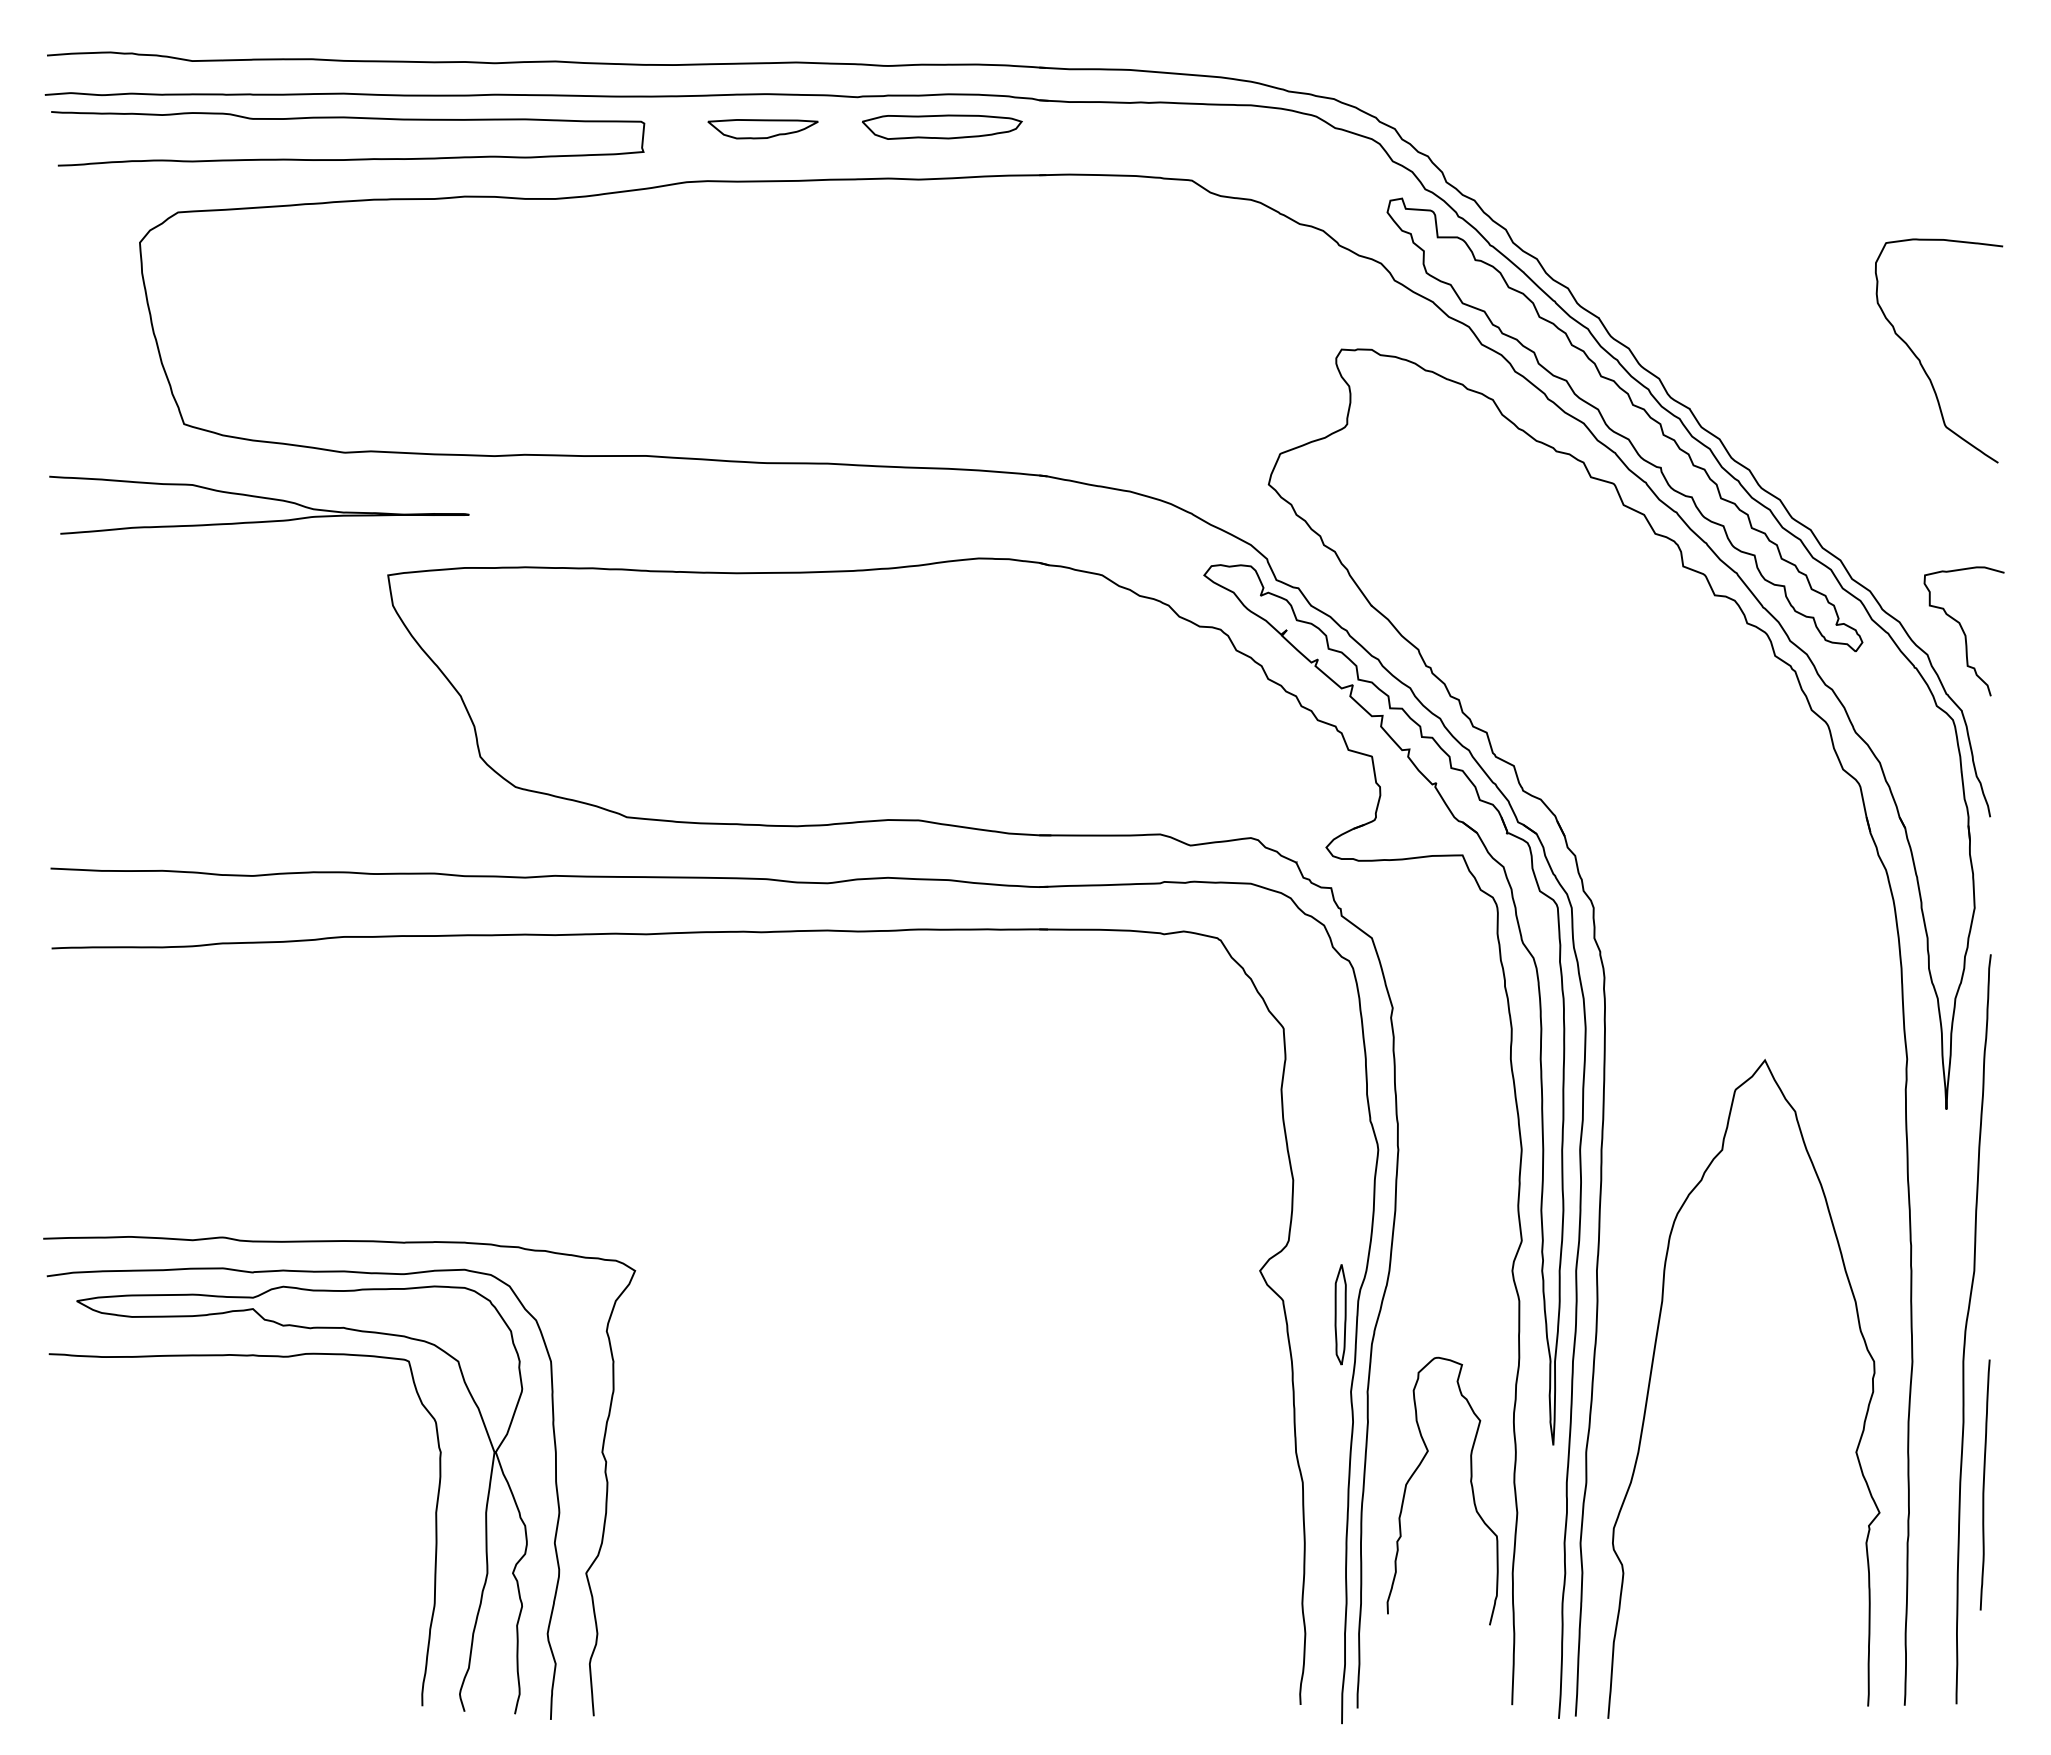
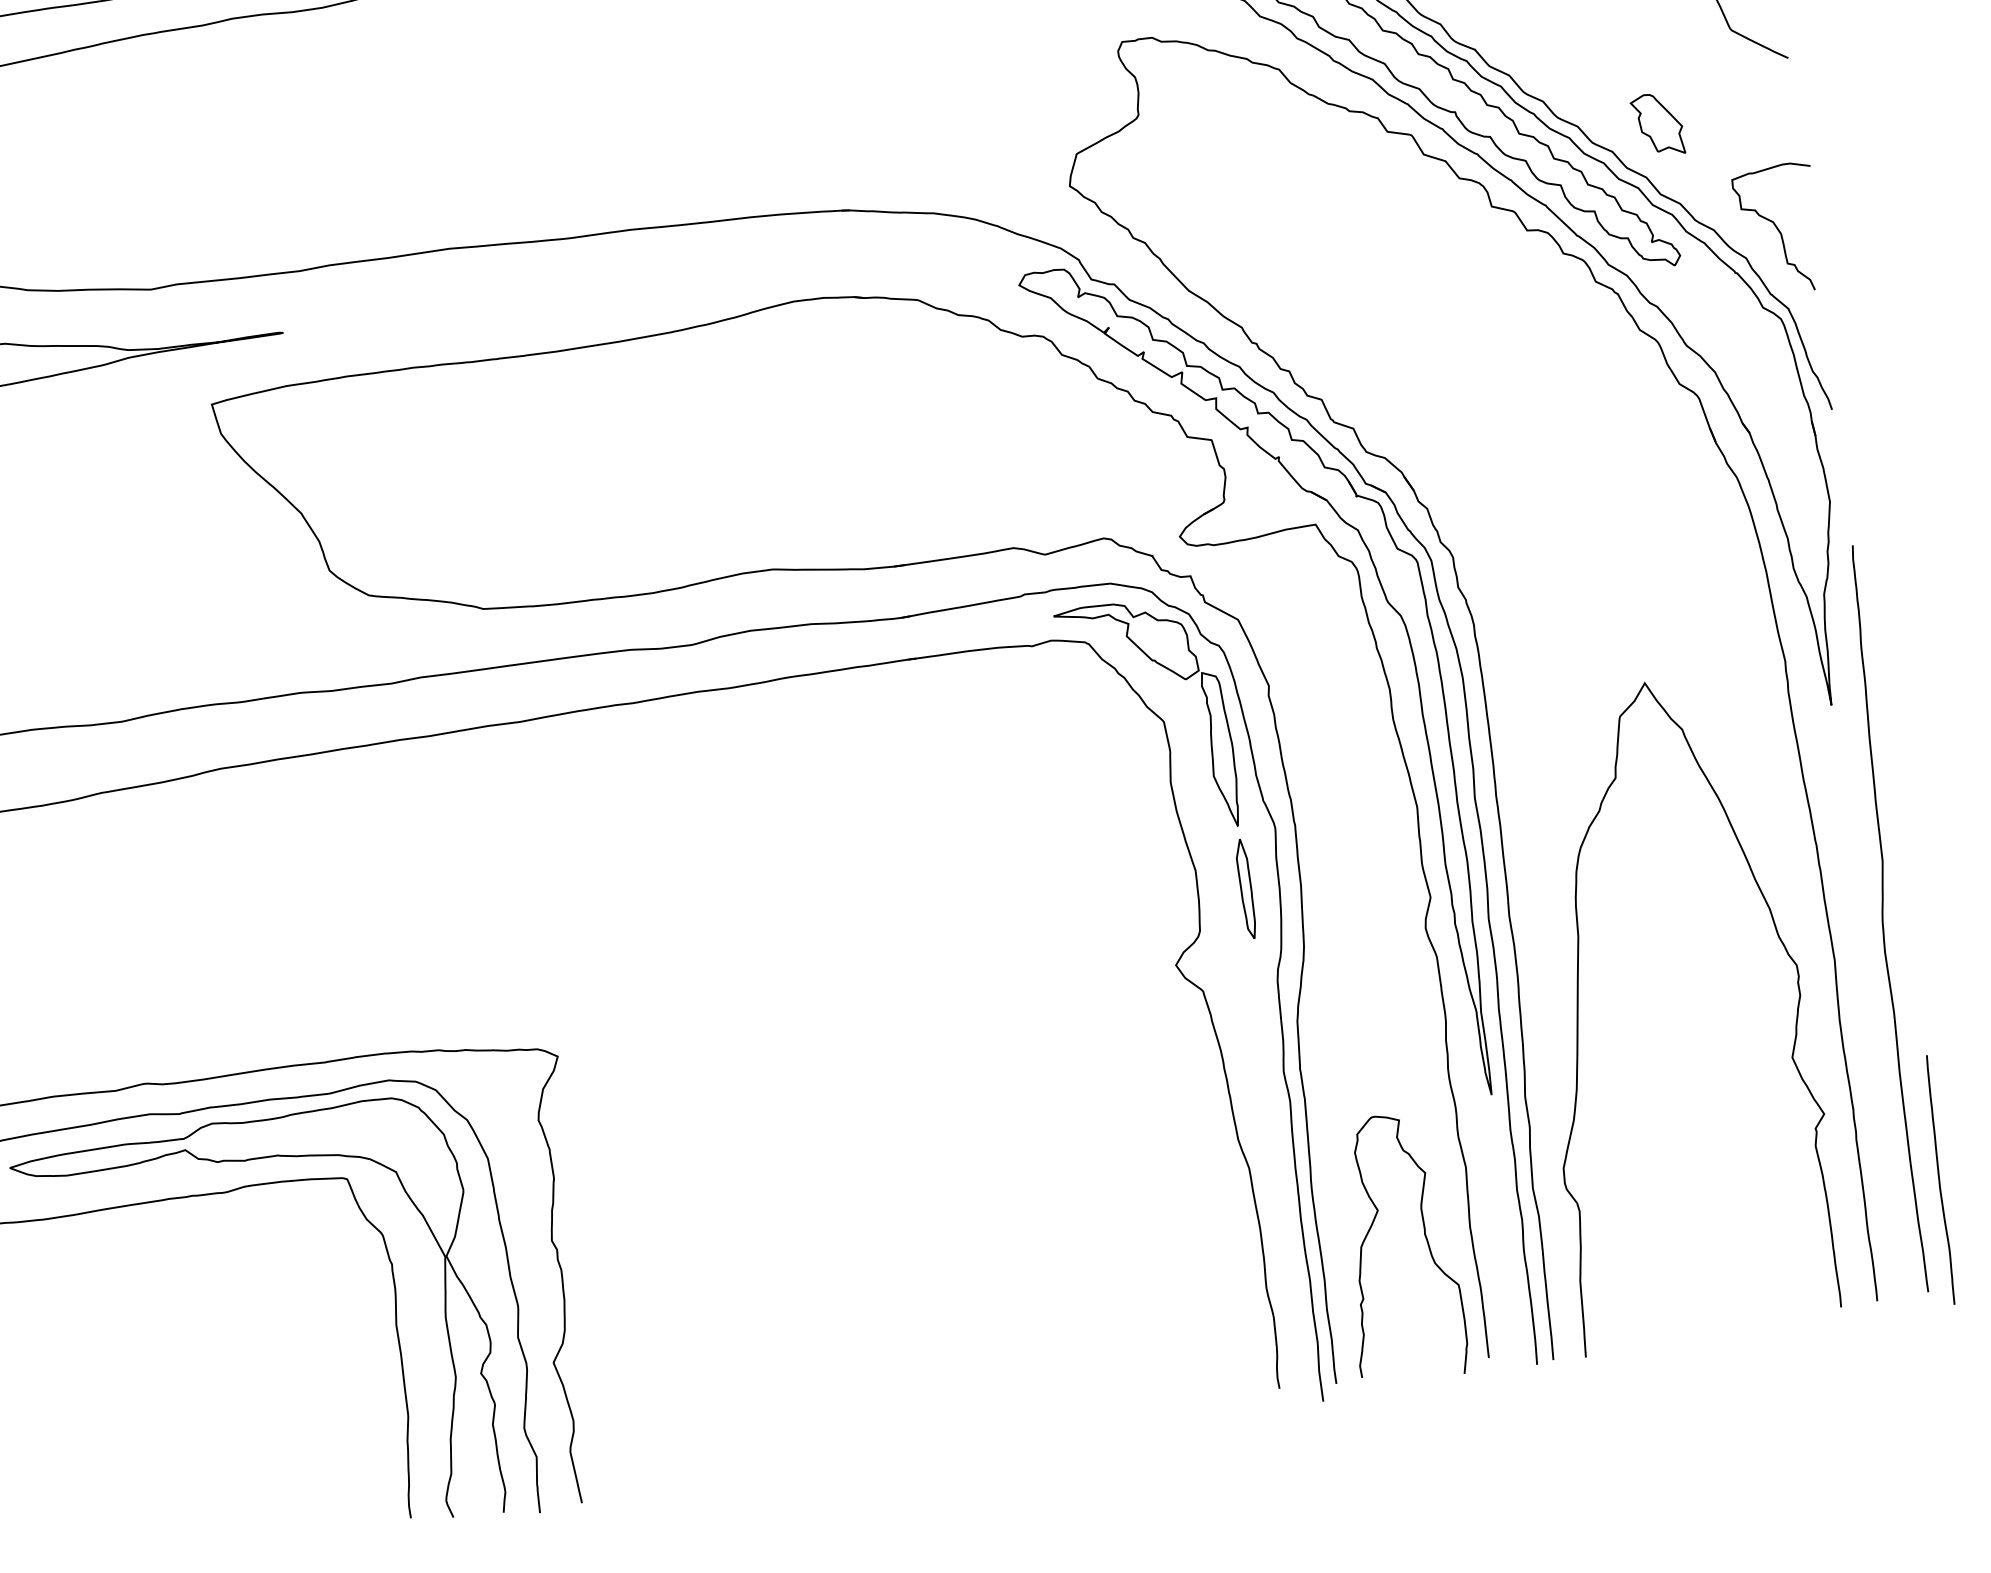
part: (1859, 509) -> (1657, 124), added
part: (1298, 980) -> (1171, 672), added
part: (1340, 1314) -> (1246, 888), moved
curve: (1470, 1484) -> (1424, 1237), moved
curve: (1984, 1484) -> (1939, 1179), moved

